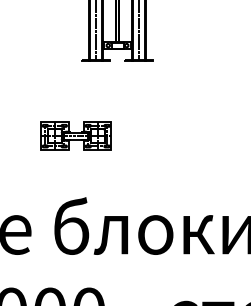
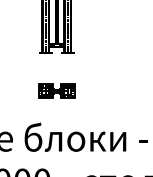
part: (75, 134) -> (56, 90), moved

